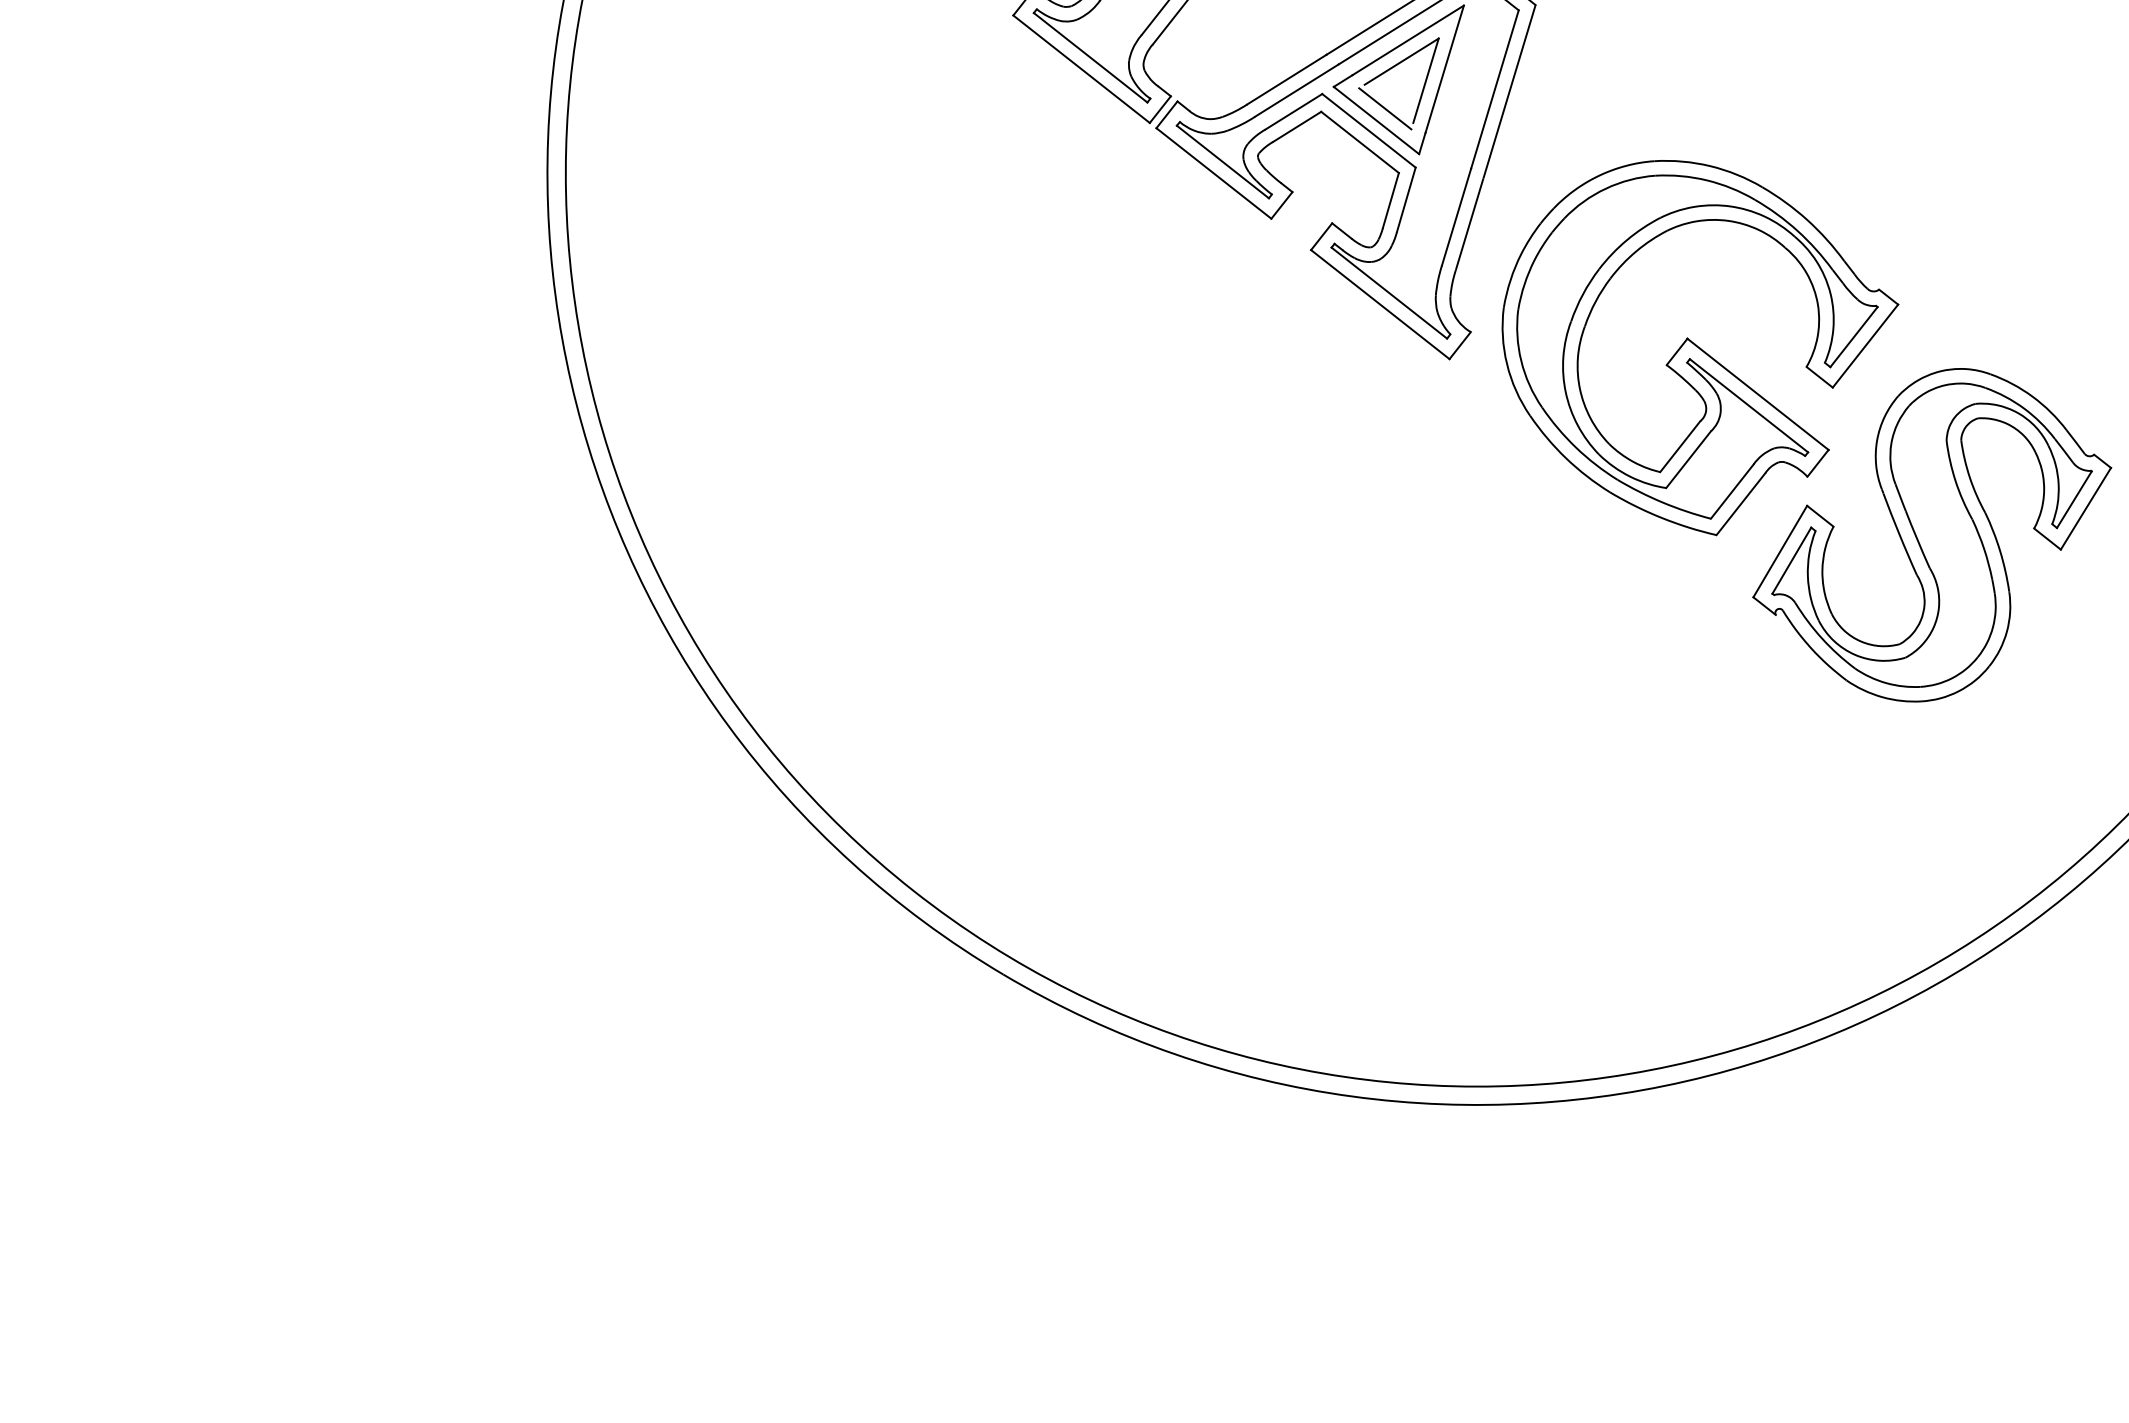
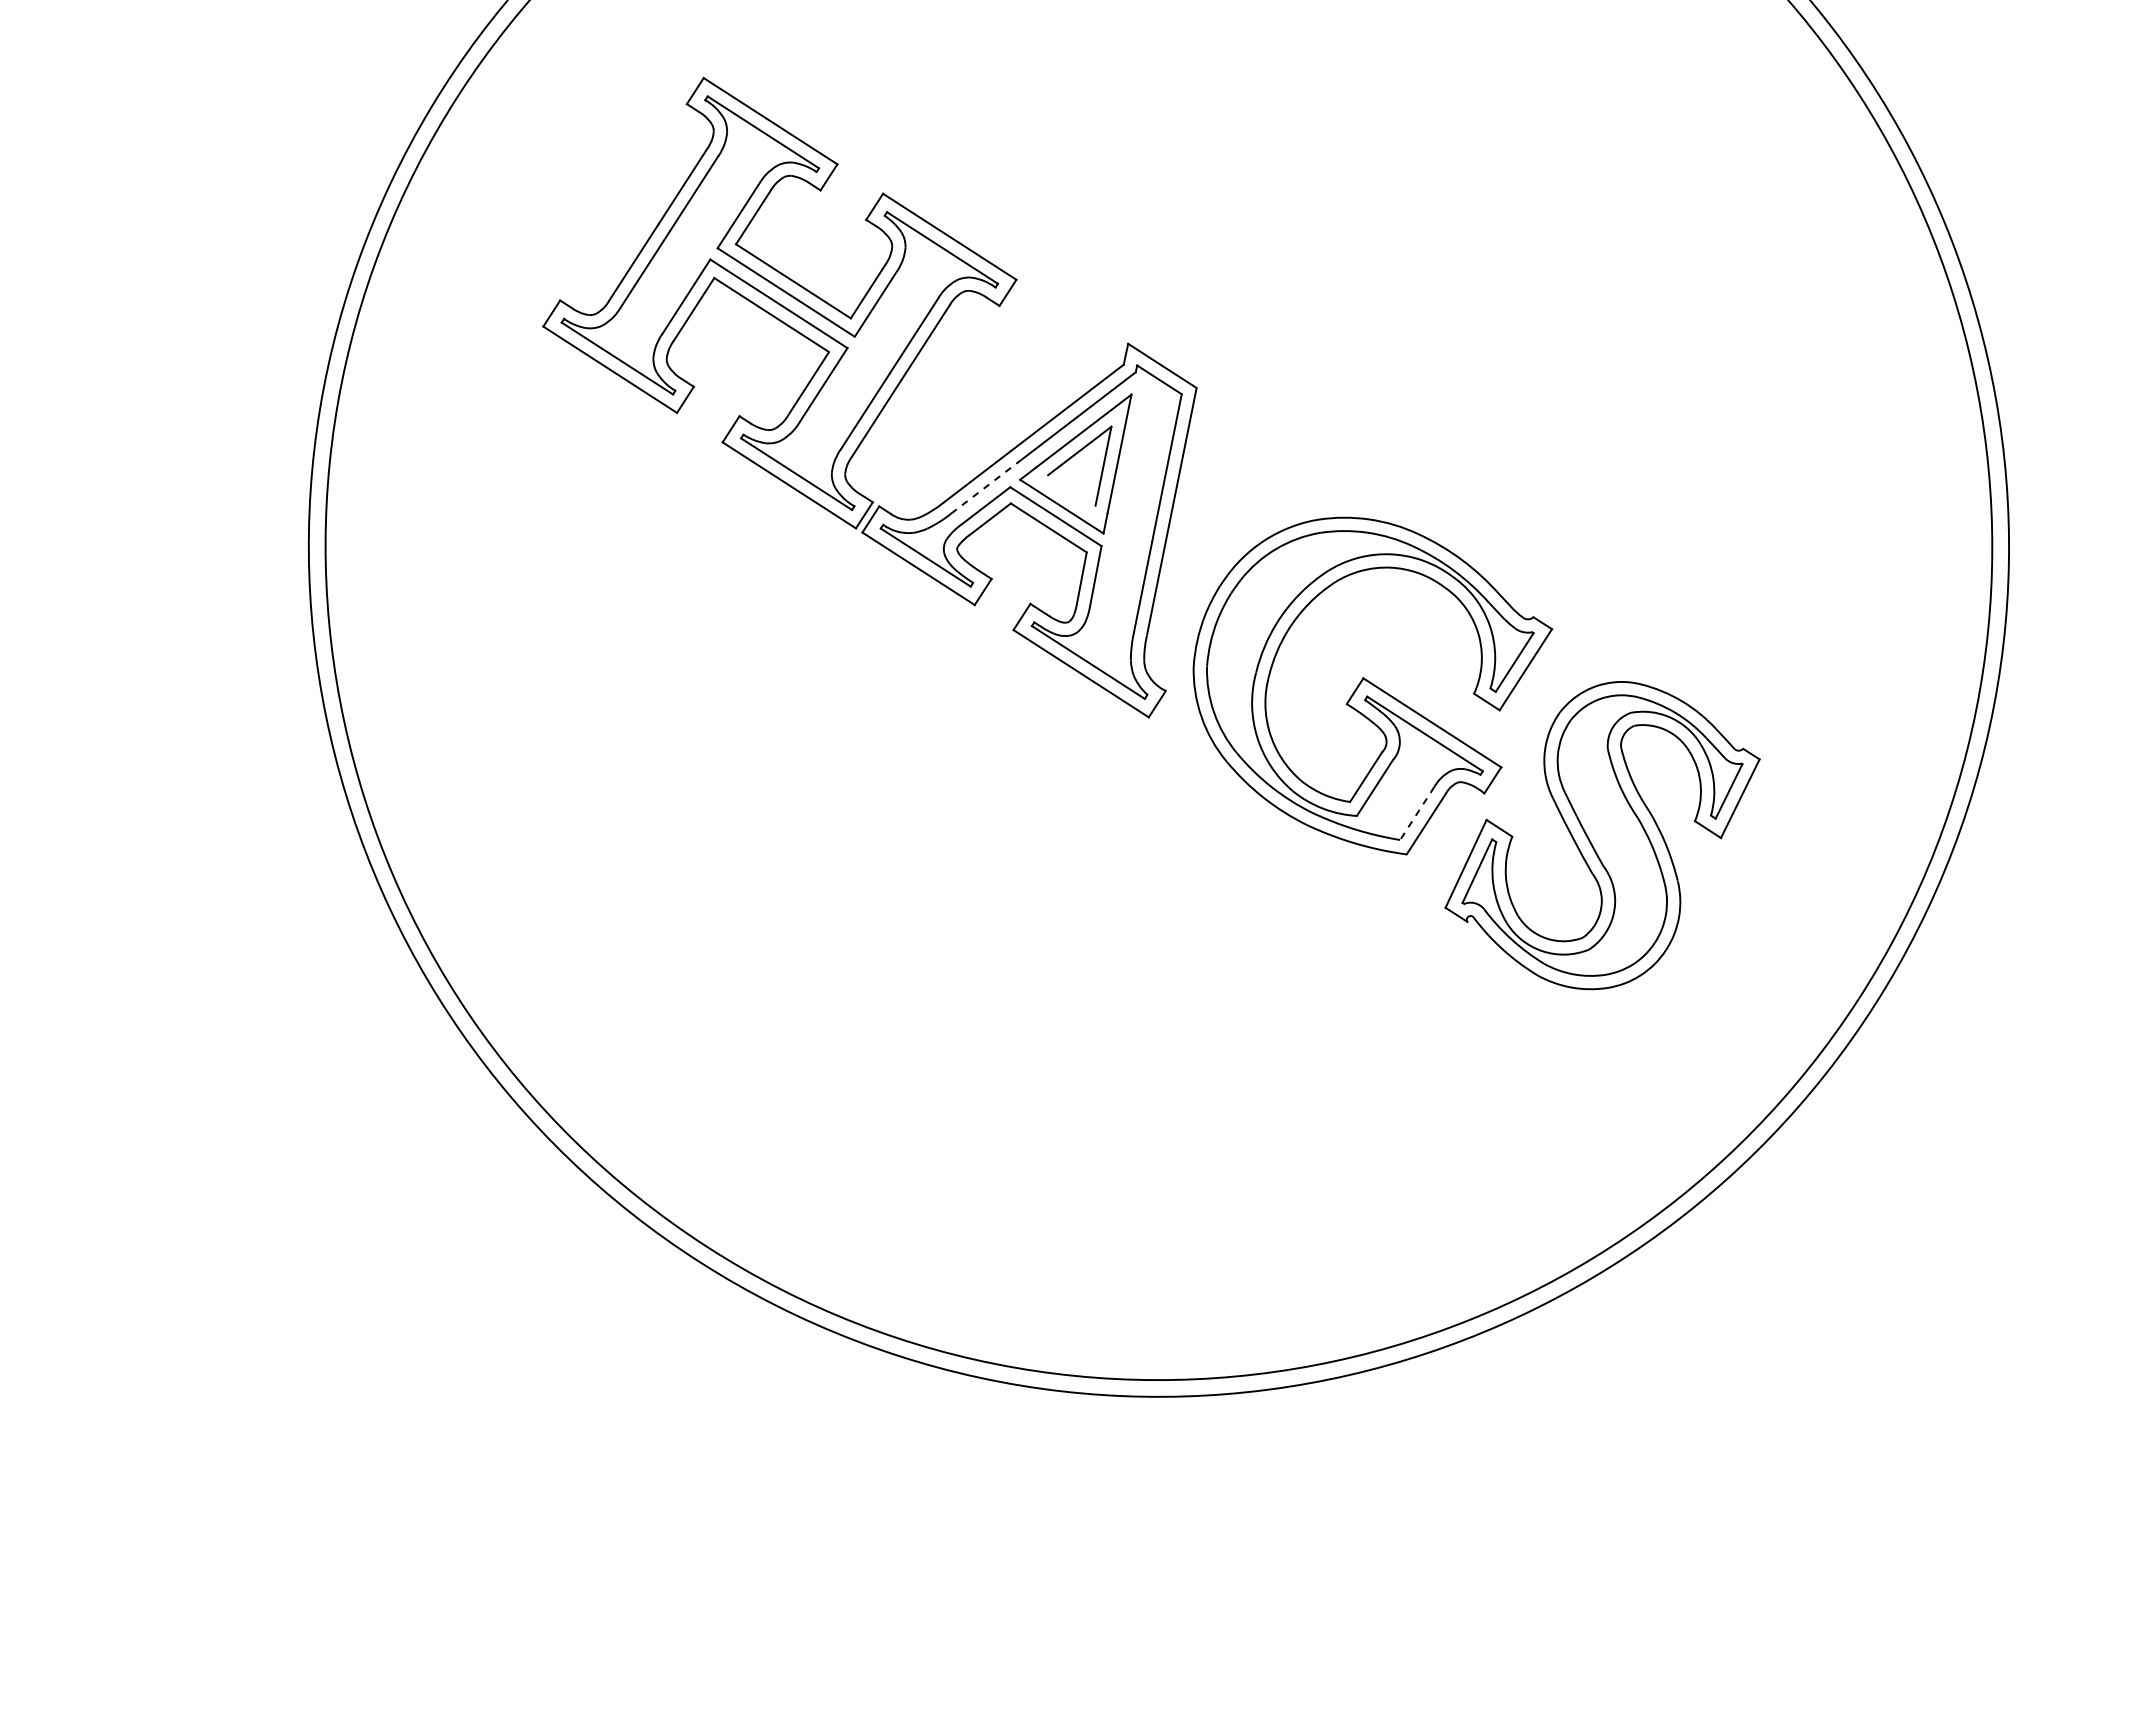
line: (1297, 89) -> (987, 485), solid -> dashed
line: (1384, 107) -> (1068, 494), removed
line: (1732, 491) -> (1417, 813), solid -> dashed

